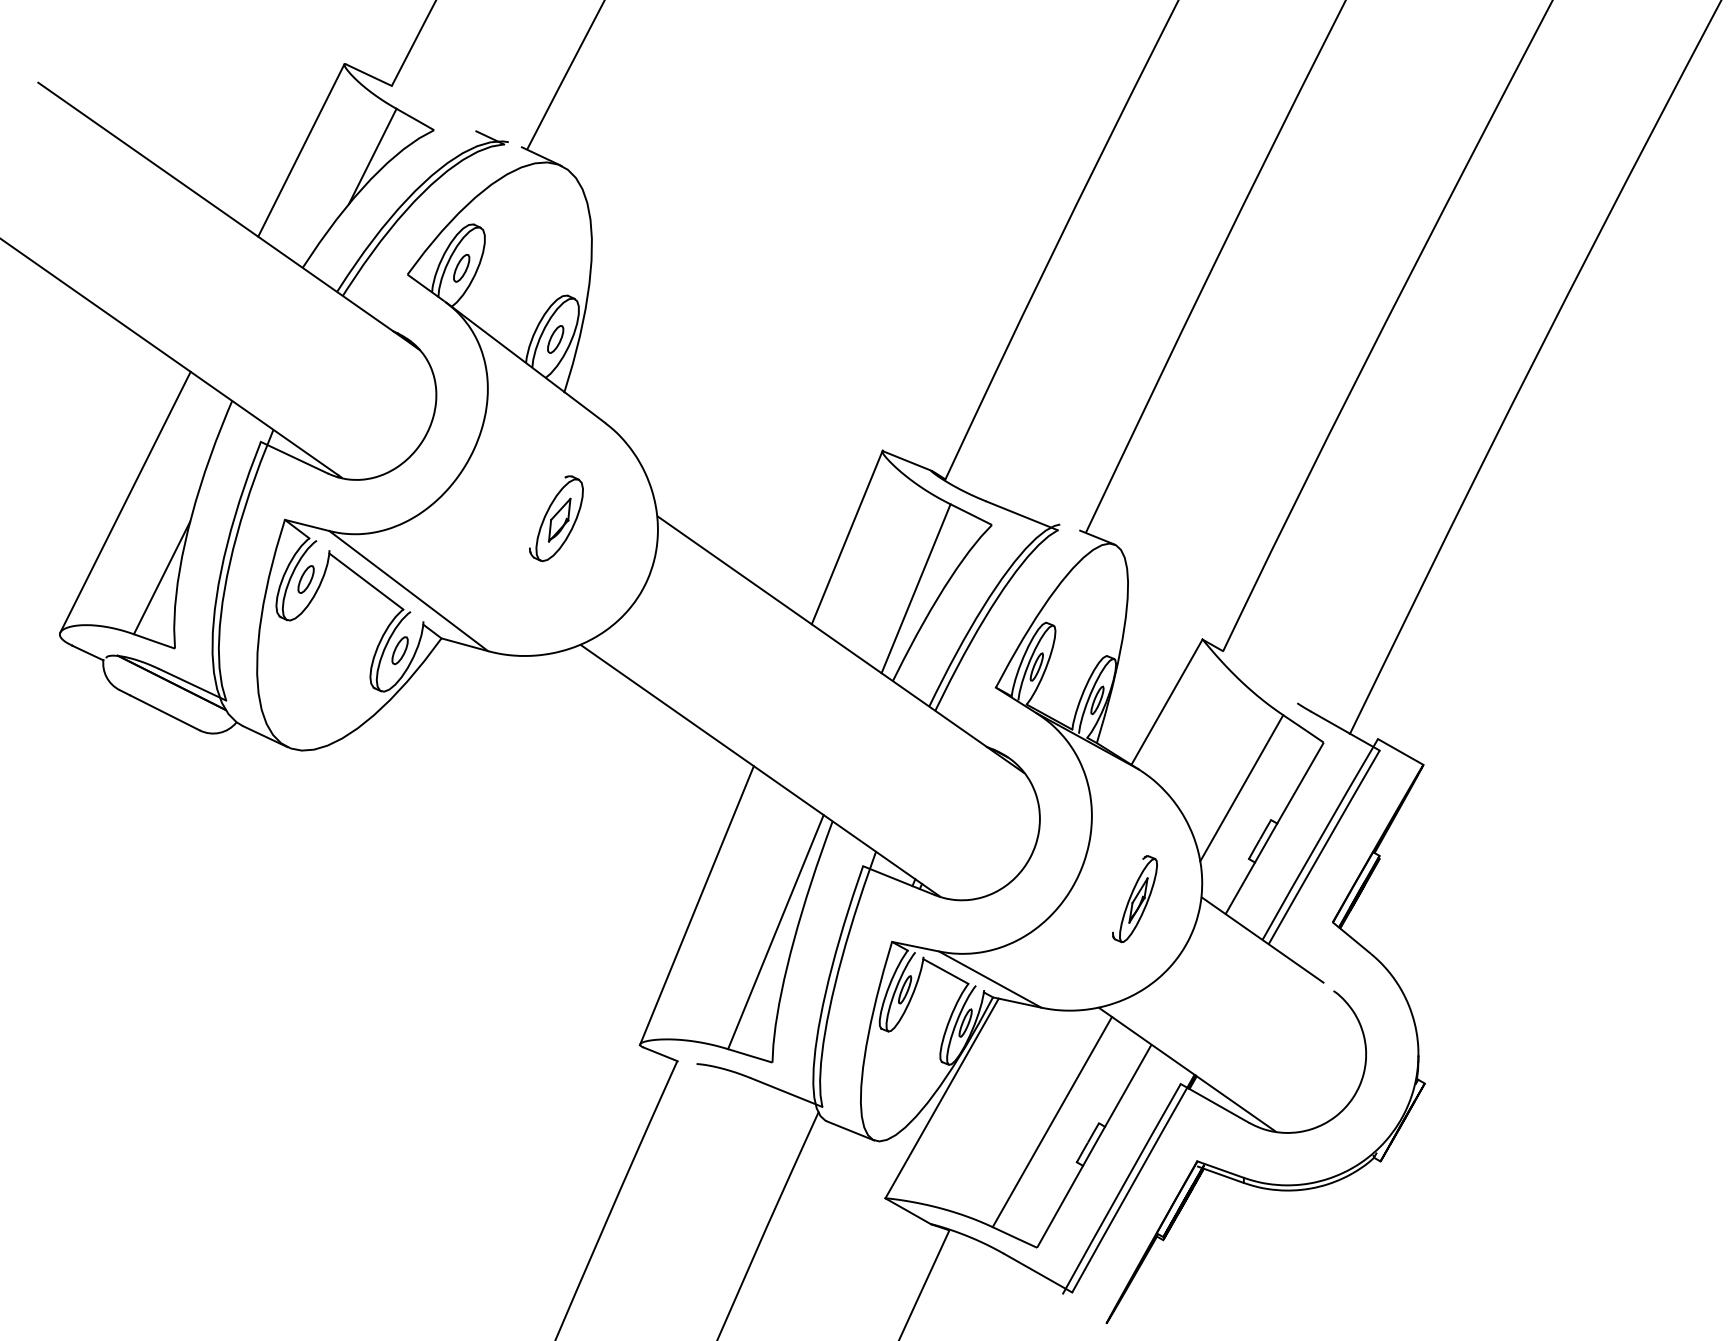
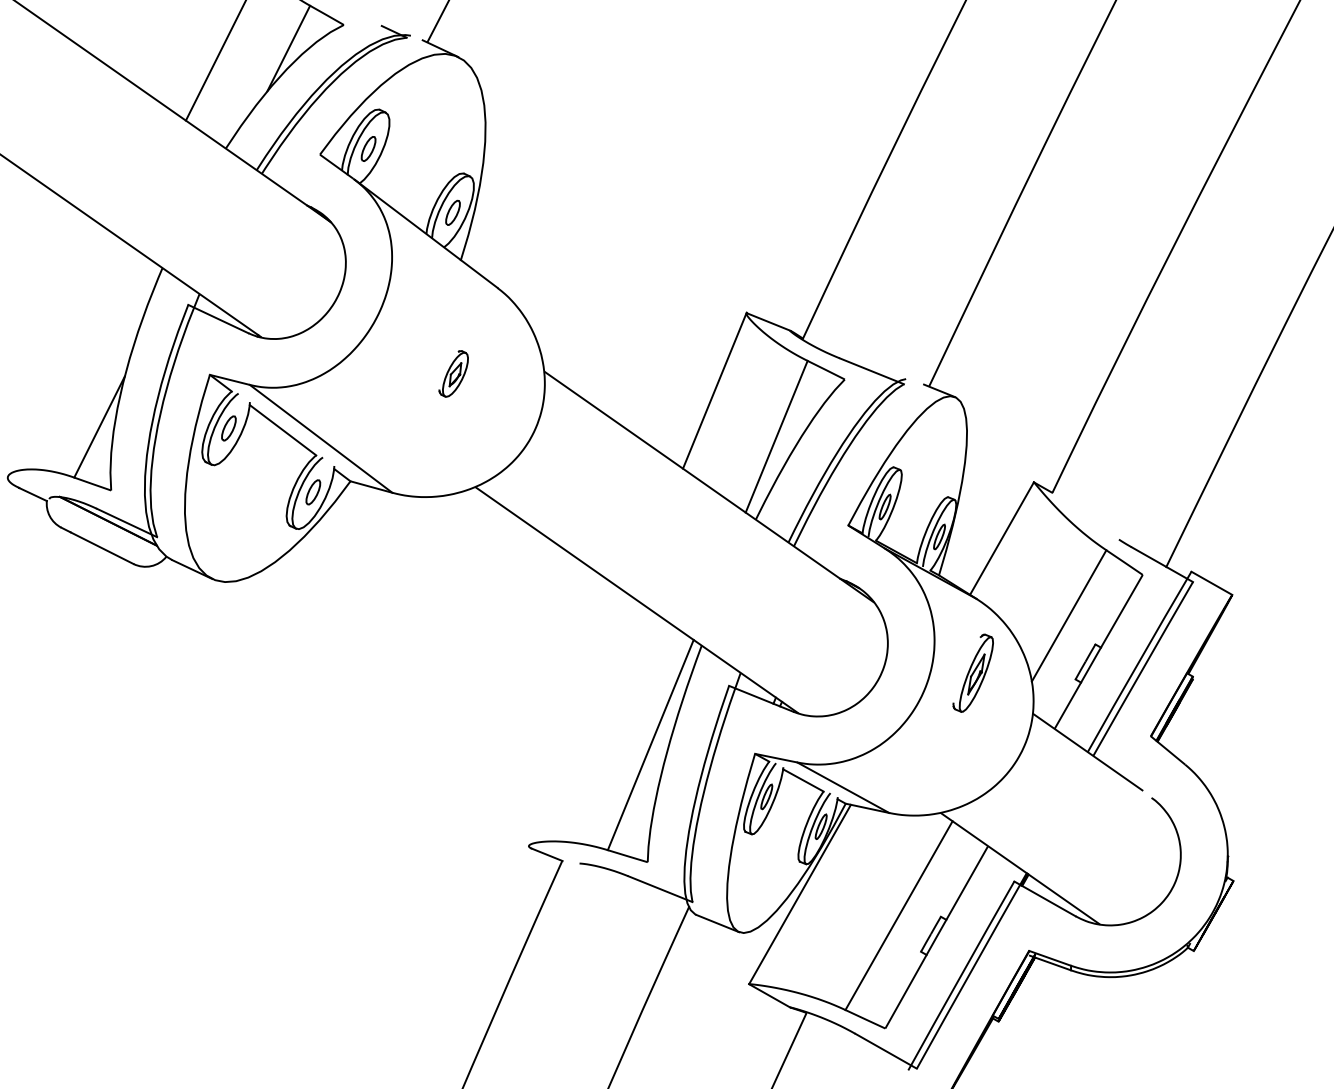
line: (125, 501) -> (66, 358), removed
part: (556, 518) -> (453, 373), size x0.6
part: (1134, 899) -> (972, 673), moved
line: (696, 905) -> (579, 721), removed

